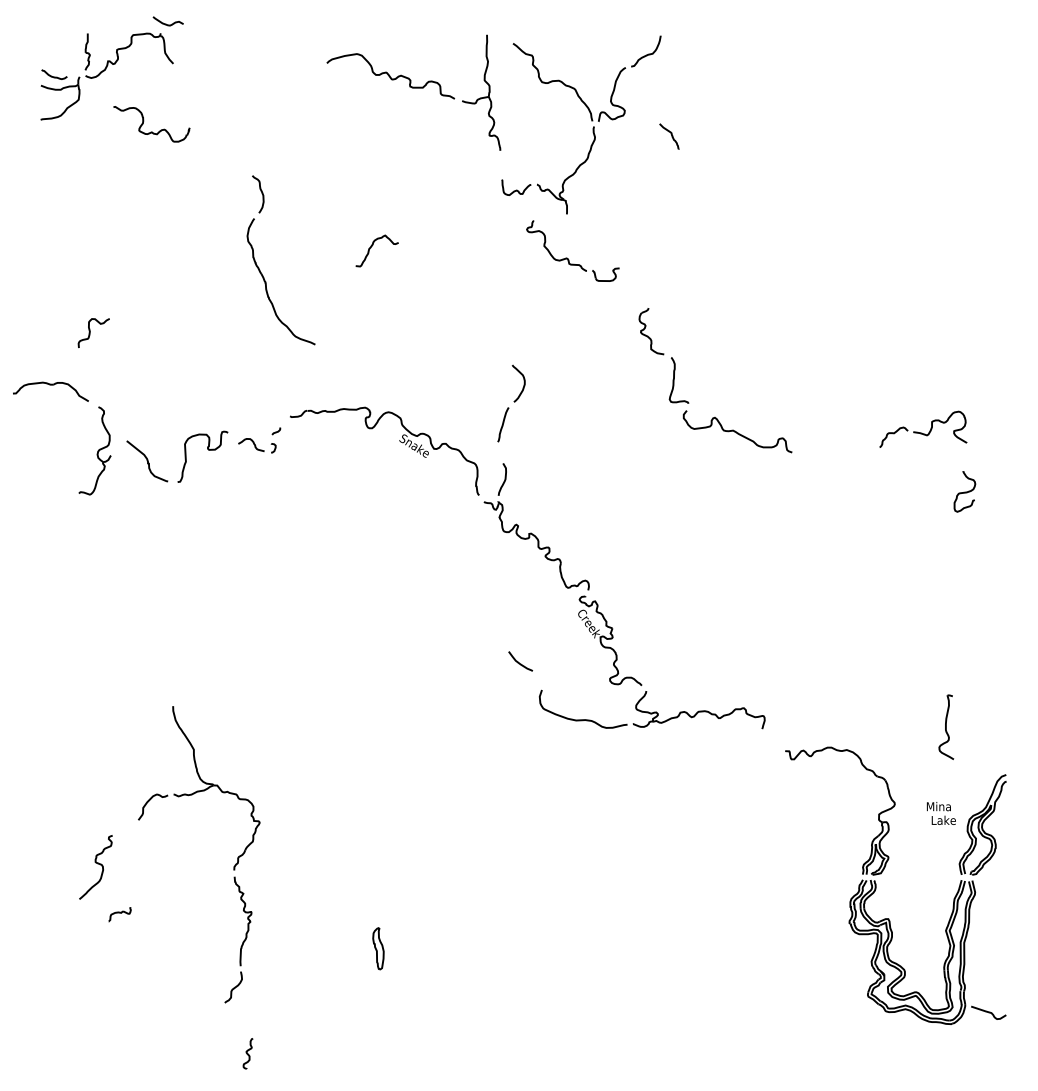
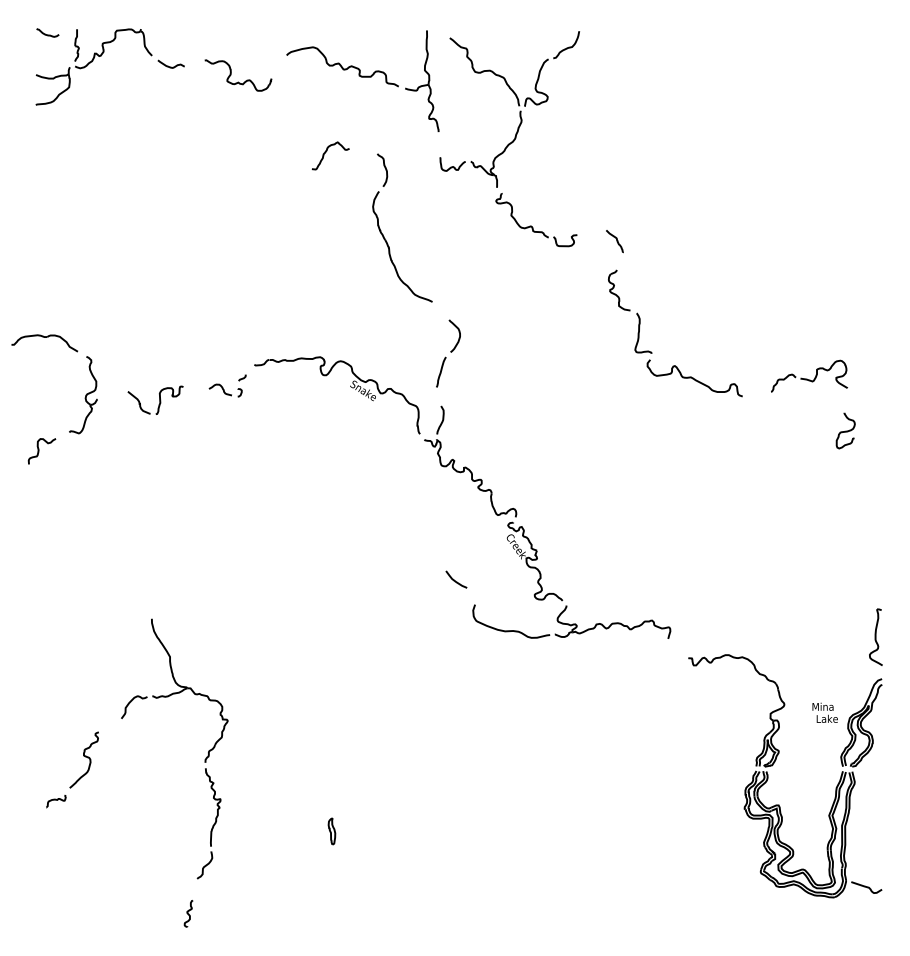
curve: (166, 23) -> (169, 66), moved
curve: (54, 76) -> (47, 34), moved
part: (151, 131) -> (238, 81), moved
curve: (671, 136) -> (616, 241), moved
curve: (372, 246) -> (326, 151), moved
part: (567, 257) -> (531, 225), moved
part: (259, 267) -> (383, 234), moved
curve: (90, 332) -> (39, 450), moved
part: (688, 401) -> (651, 351), moved
part: (177, 456) -> (155, 400), size x0.62
part: (946, 726) -> (876, 636), moved
curve: (119, 913) -> (55, 800), moved
part: (378, 948) -> (331, 831), size x0.71
curve: (247, 1053) -> (188, 913), moved

